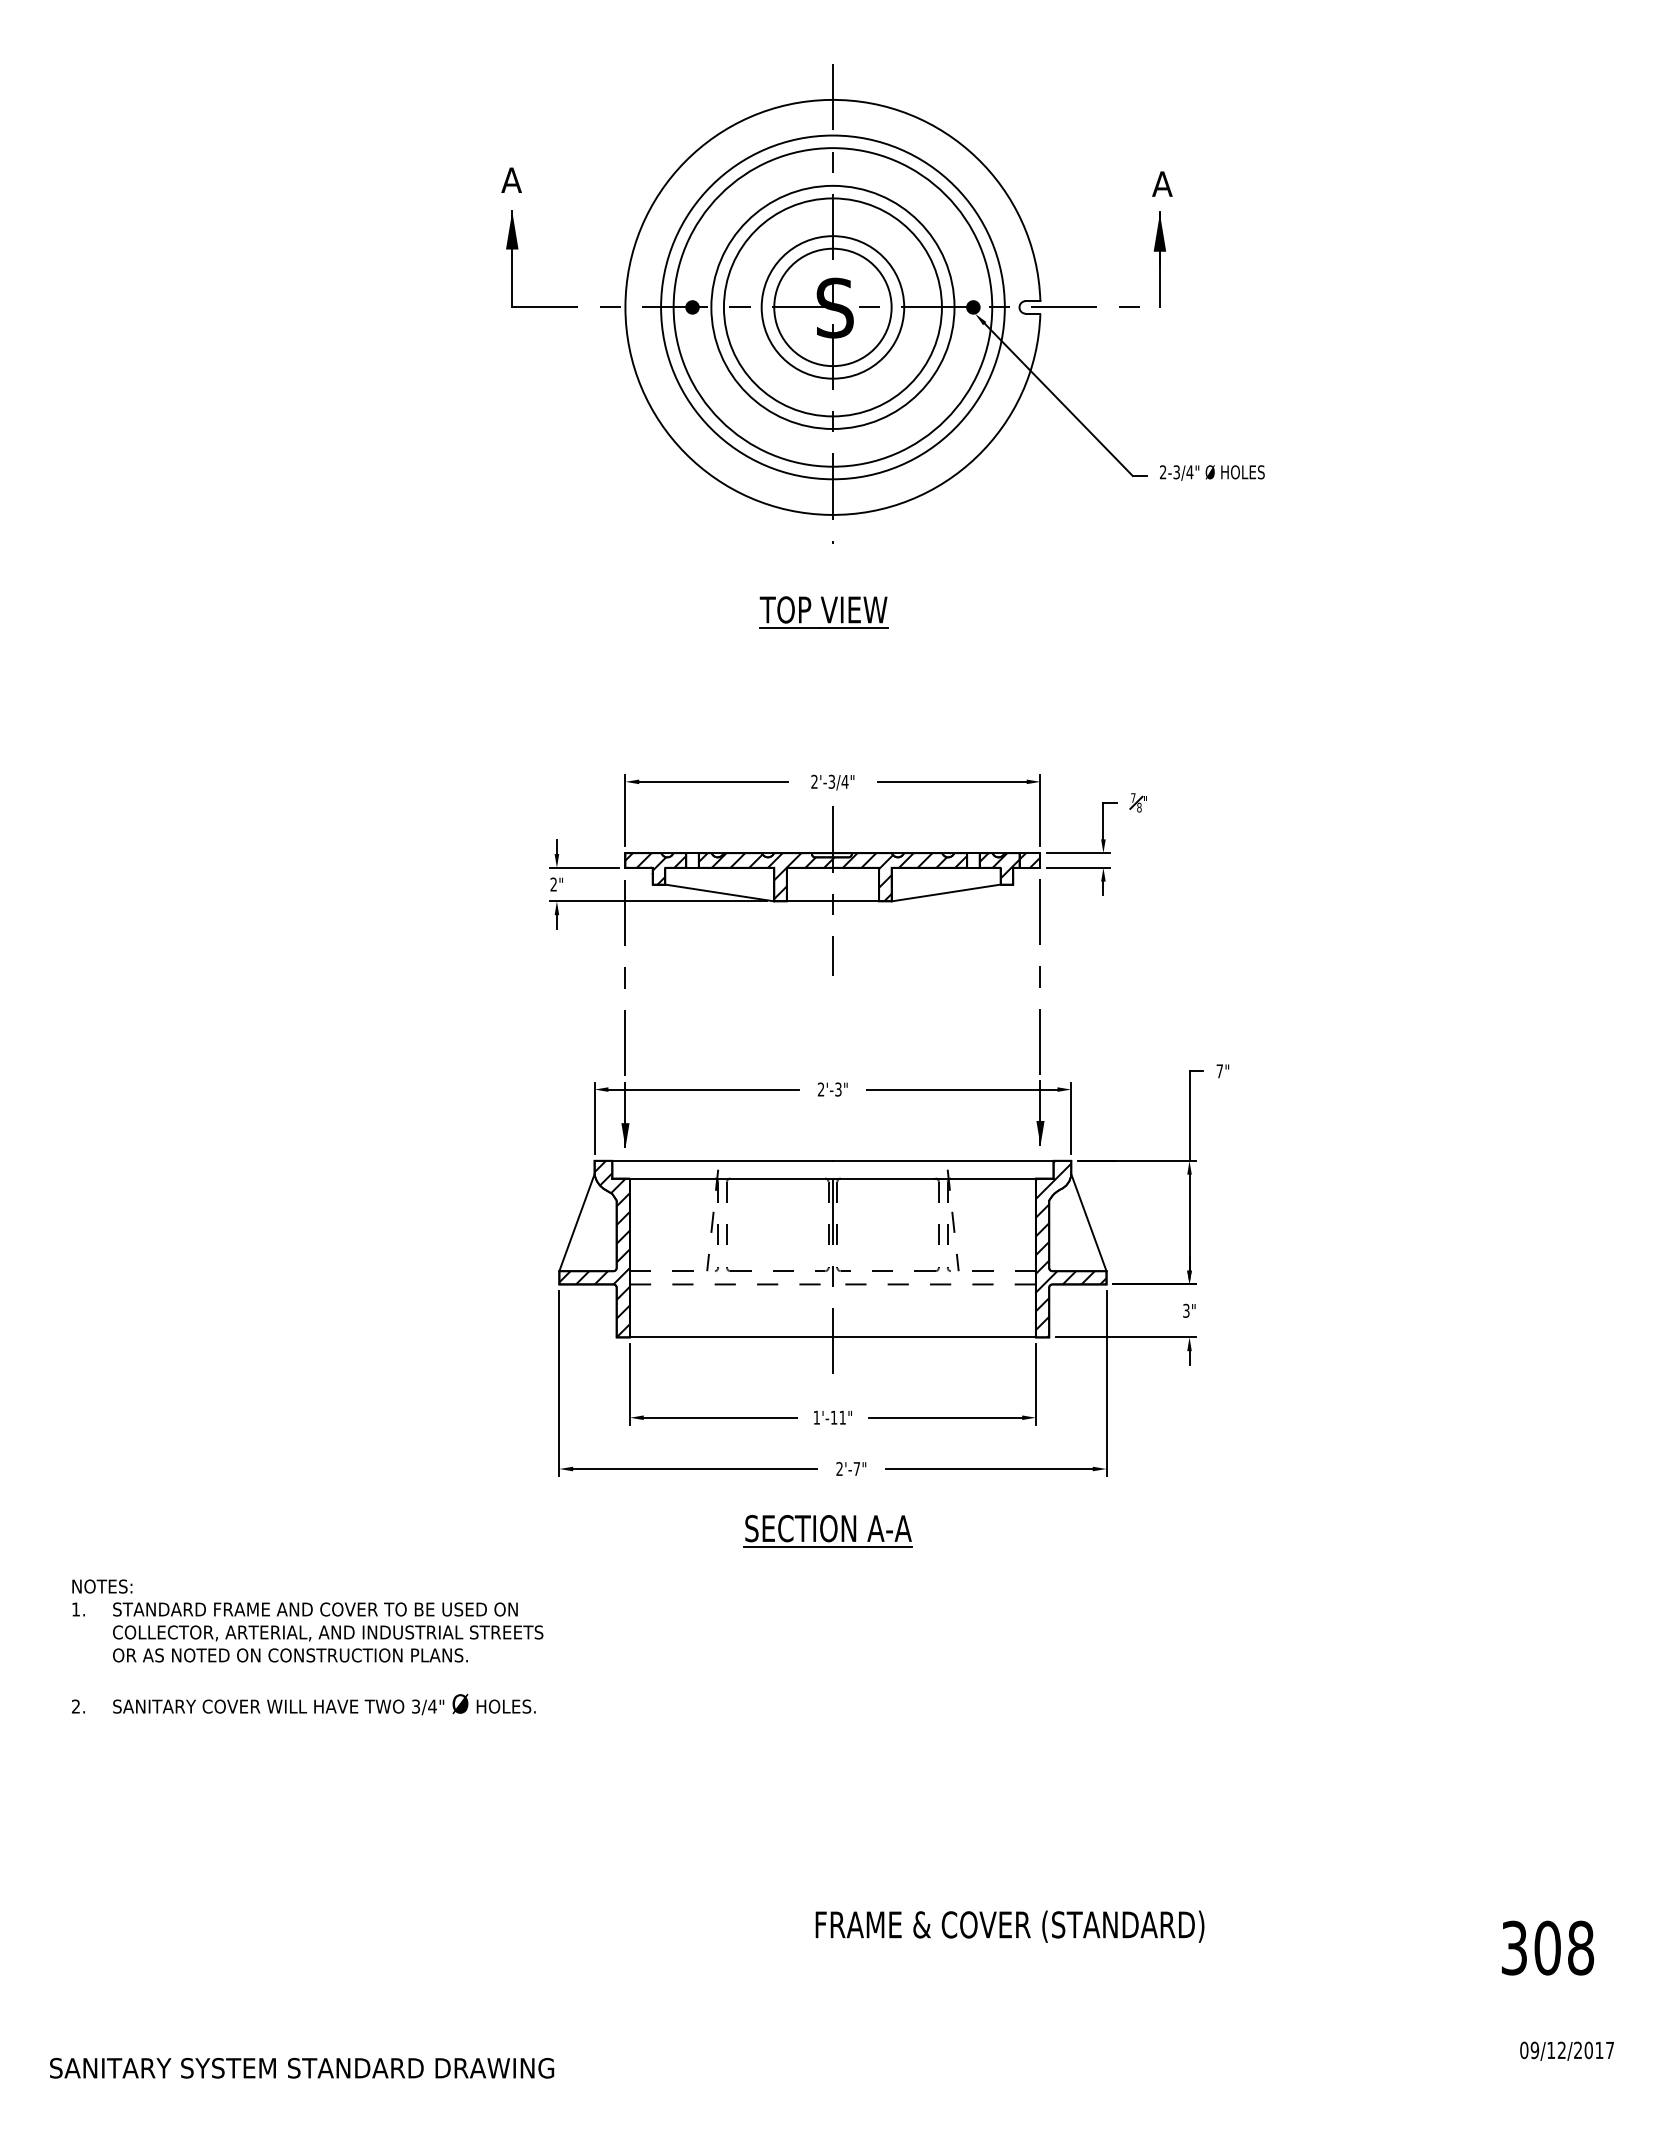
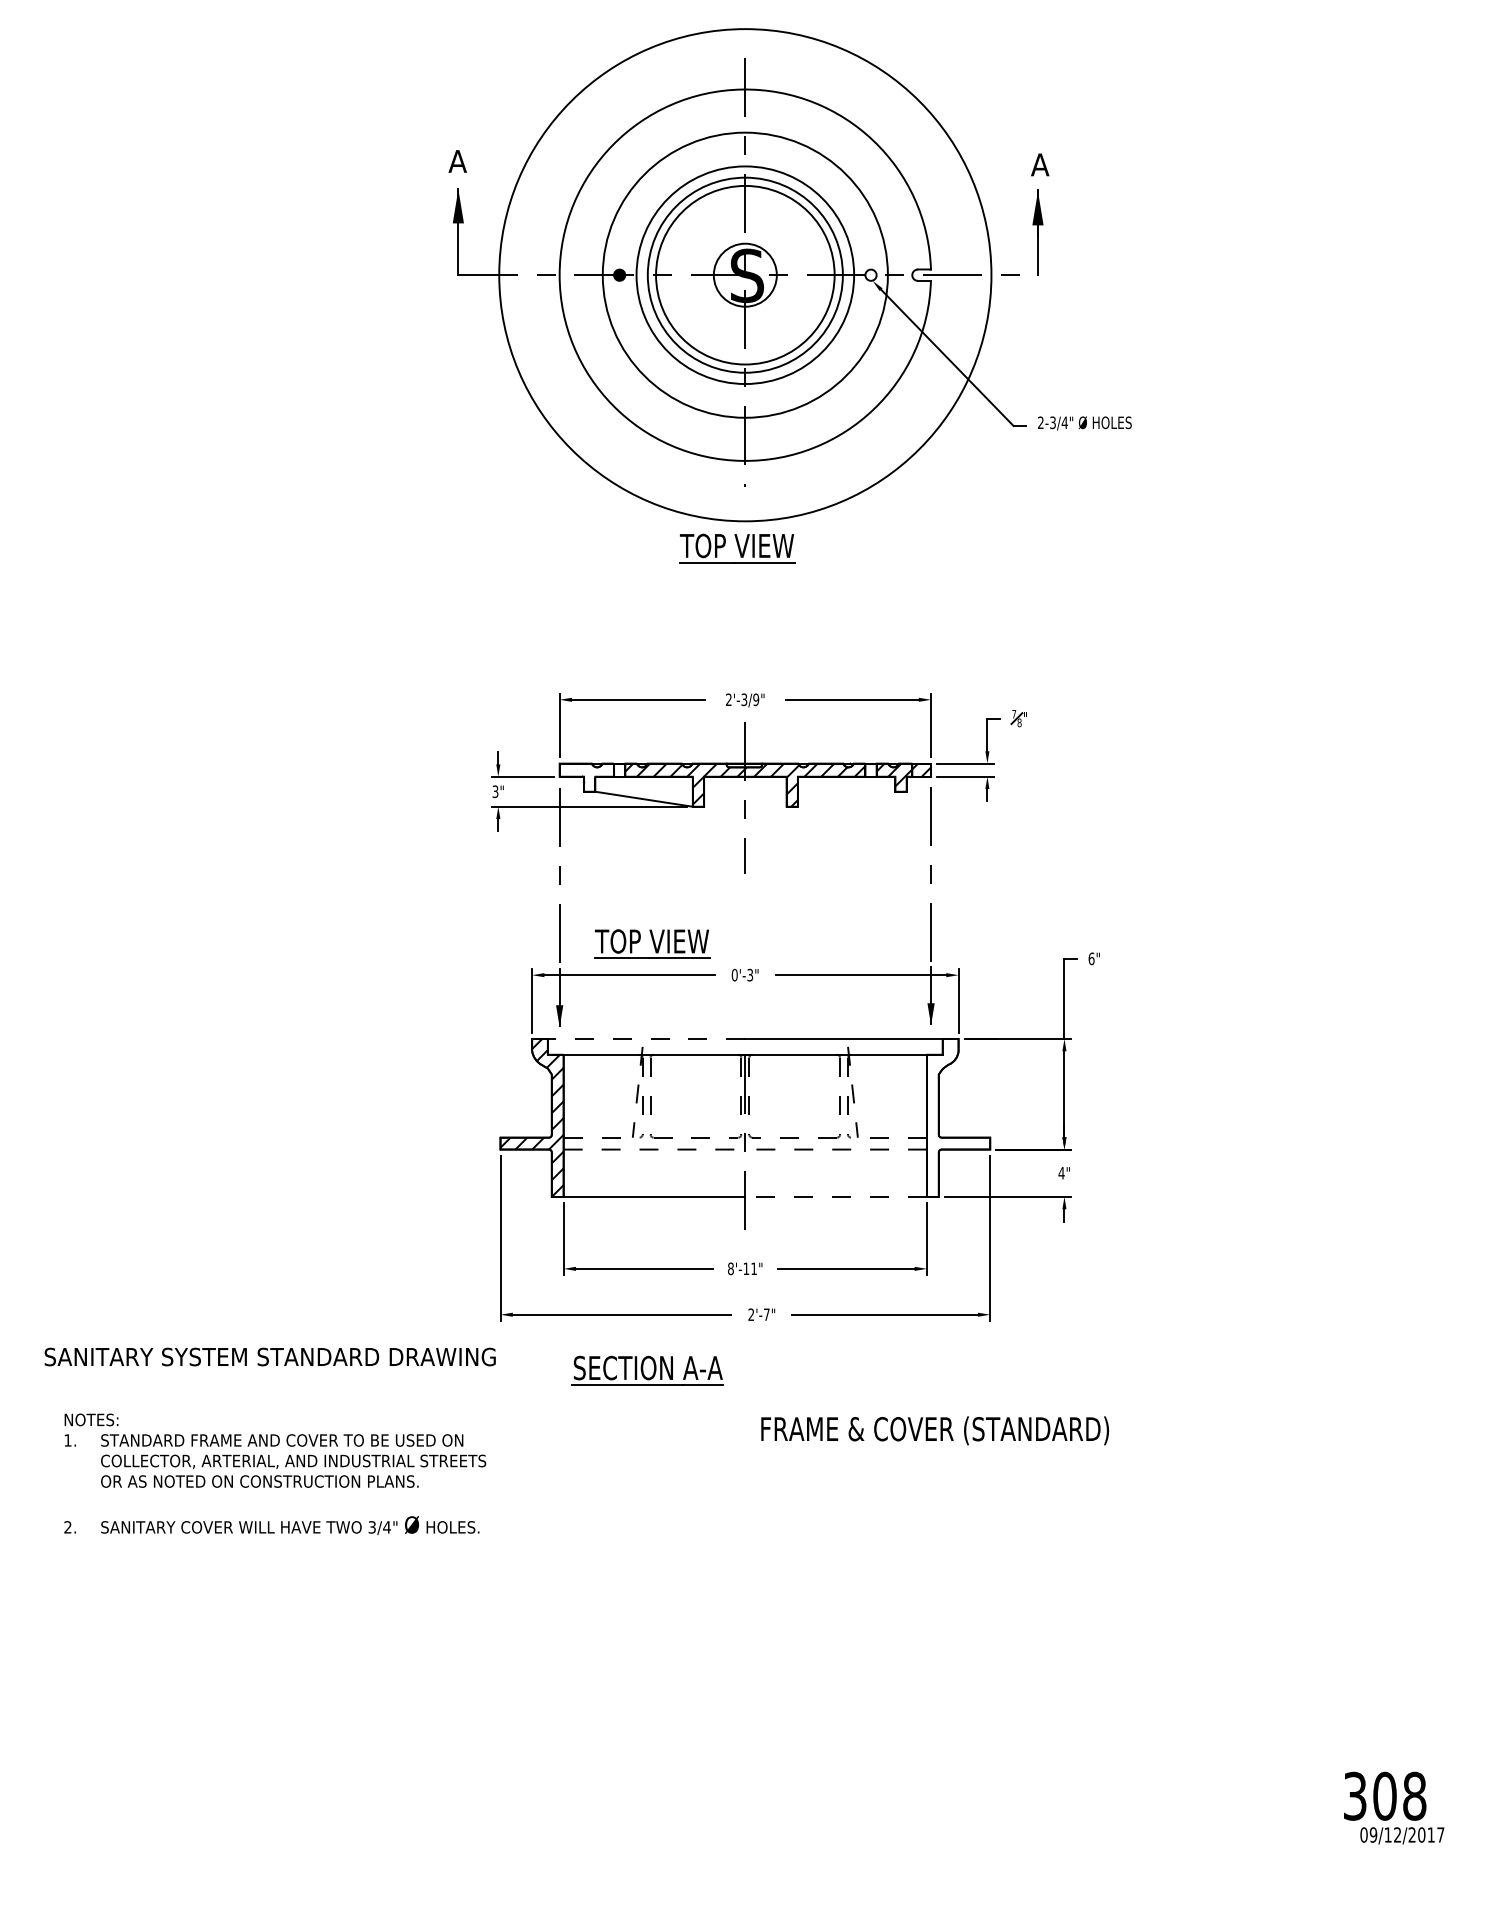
circle: (832, 307) -> (744, 275), size x0.6
circle: (832, 307) -> (744, 275), size x1.4
circle: (832, 307) -> (744, 275), size x1.6
fill: (973, 307) -> (871, 275), removed
text: (844, 781) -> (755, 699), 2'-3/4" -> 2'-3/9"
hatch: (655, 868) -> (586, 777), removed
text: (553, 884) -> (495, 791), 2" -> 3"
line: (945, 892) -> (846, 798), removed
line: (832, 901) -> (744, 806), removed
part: (728, 1054) -> (651, 943), added
text: (1219, 1071) -> (1091, 959), 7" -> 6"
text: (820, 1089) -> (734, 975), 2'-3" -> 0'-3"
line: (722, 1160) -> (646, 1038), solid -> dashed
line: (576, 1222) -> (515, 1094), removed
line: (1088, 1222) -> (974, 1094), removed
hatch: (1070, 1248) -> (957, 1117), removed
text: (1185, 1310) -> (1060, 1172), 3" -> 4"
line: (933, 1337) -> (835, 1197), solid -> dashed
text: (816, 1417) -> (730, 1268), 1'-11" -> 8'-11"
part: (827, 1531) -> (647, 1370), moved
text: (1009, 1926) -> (934, 1430), moved
text: (1547, 1947) -> (1384, 1795), moved
text: (302, 2068) -> (270, 1357), moved

